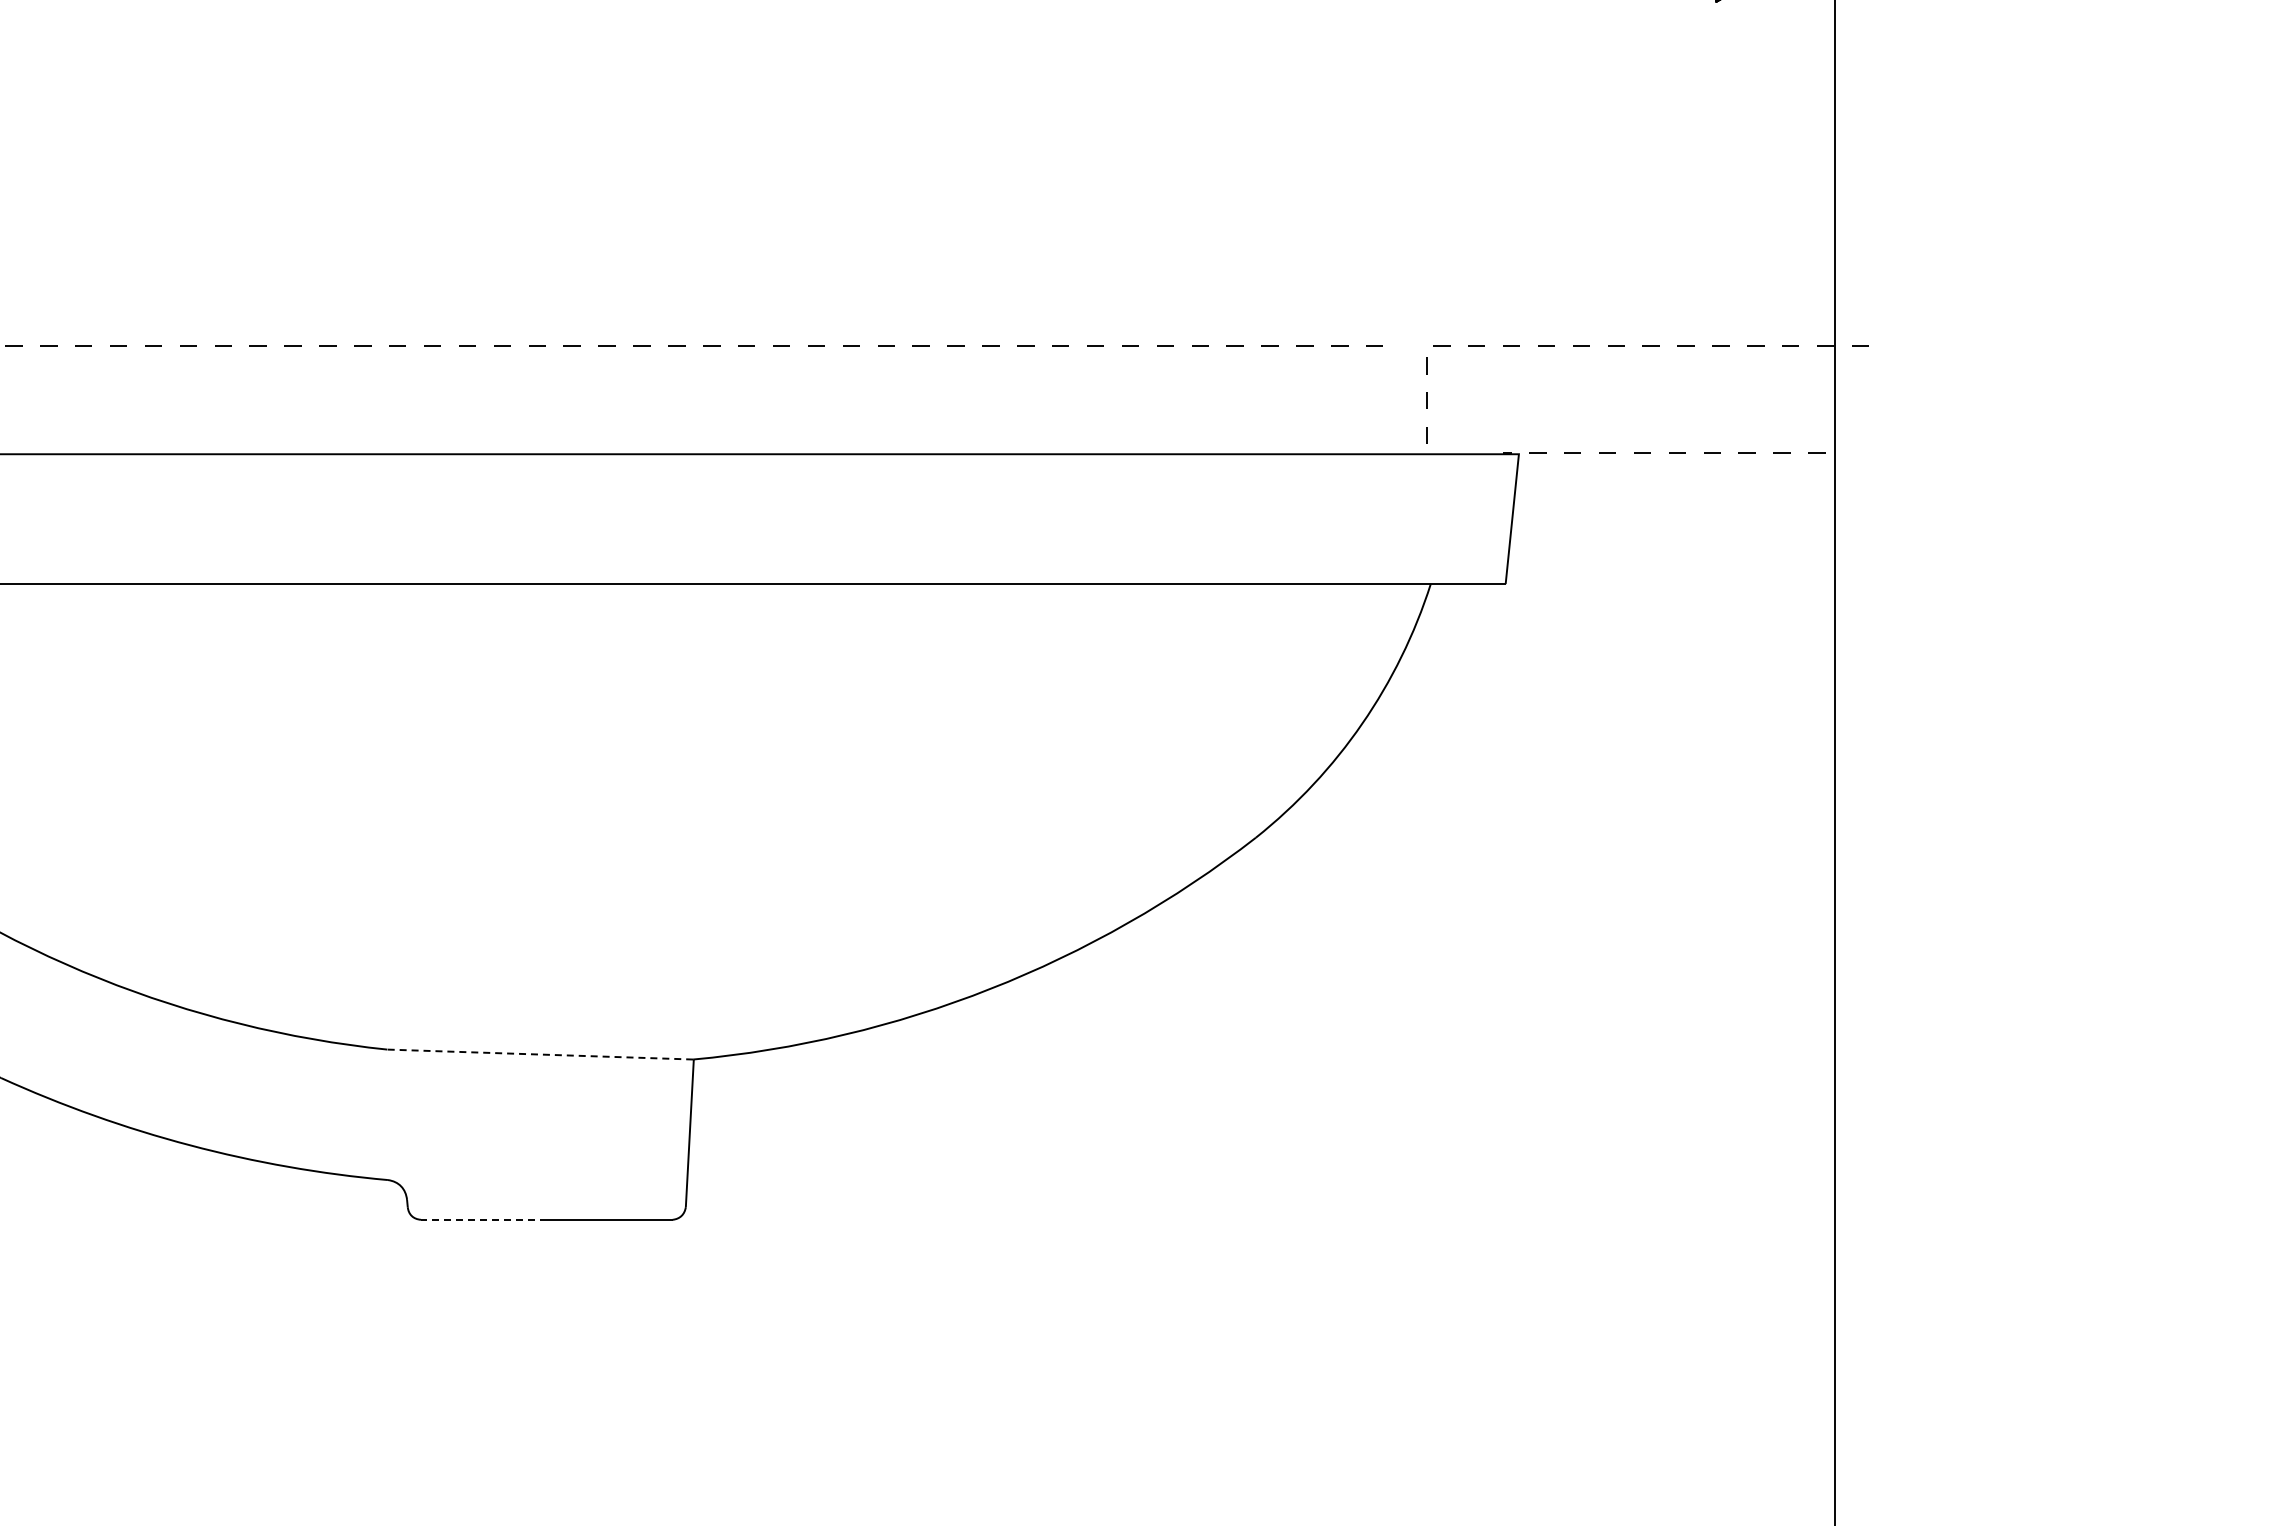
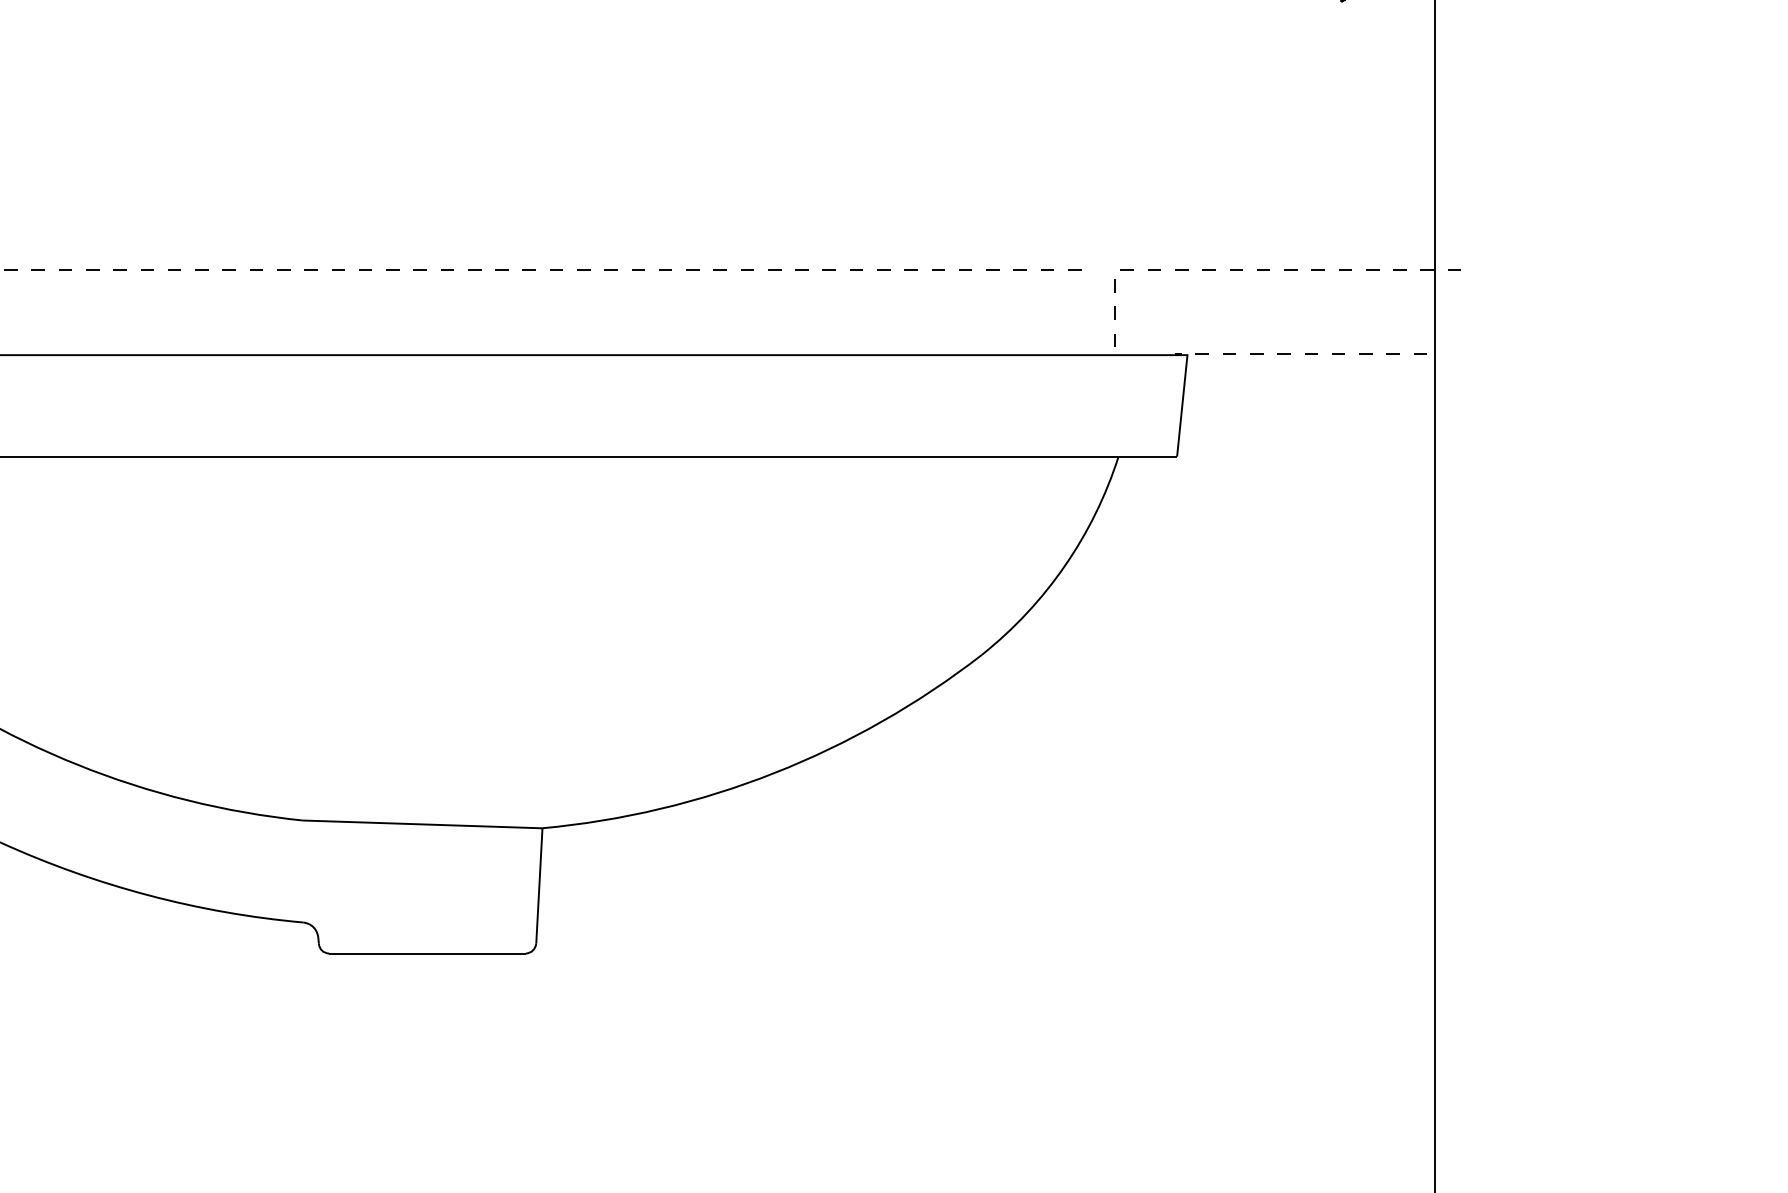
line: (539, 1054) -> (421, 824), dashed -> solid
line: (483, 1219) -> (378, 953), dashed -> solid

